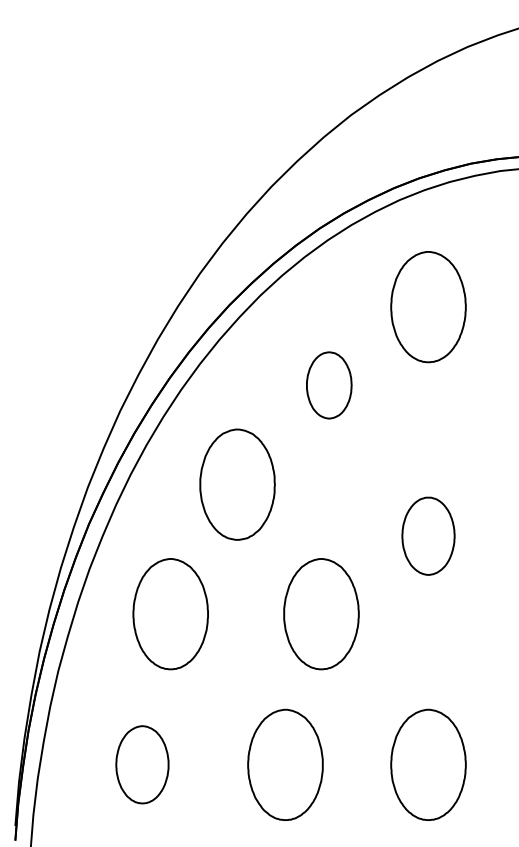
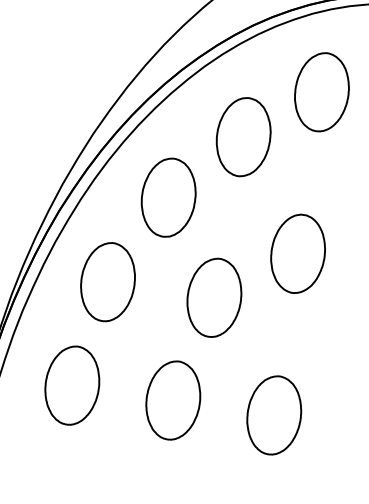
part: (329, 385) -> (243, 137), size x1.67
part: (428, 536) -> (298, 254), size x1.43
part: (142, 764) -> (72, 385), size x1.43

